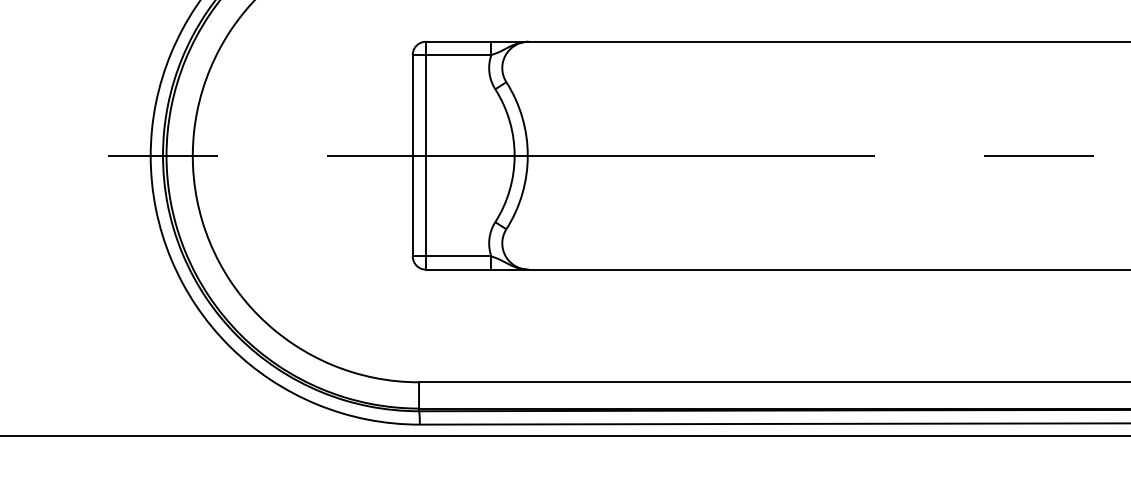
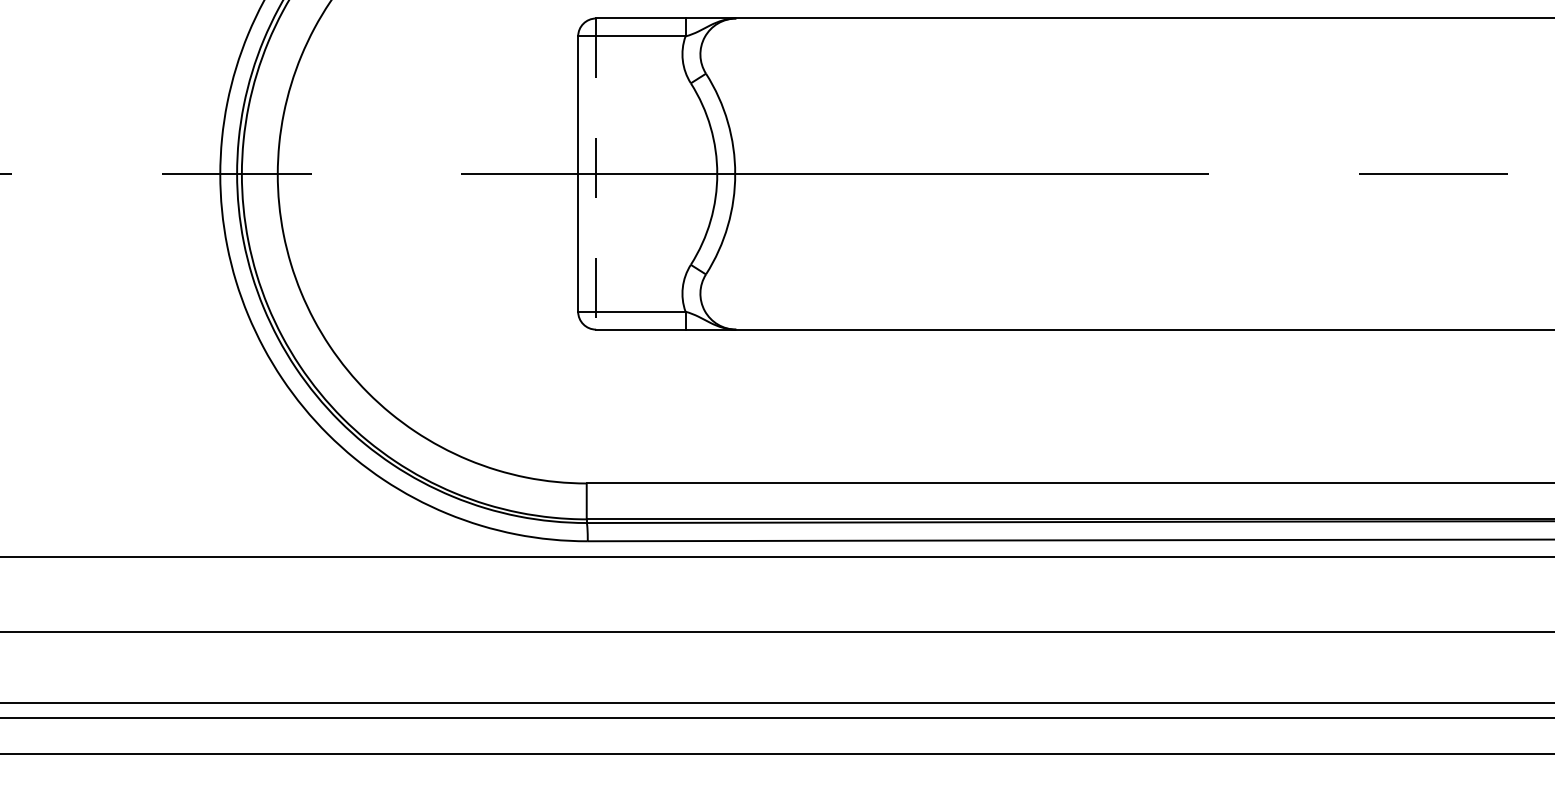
line: (426, 156) -> (596, 174), solid -> dashed

